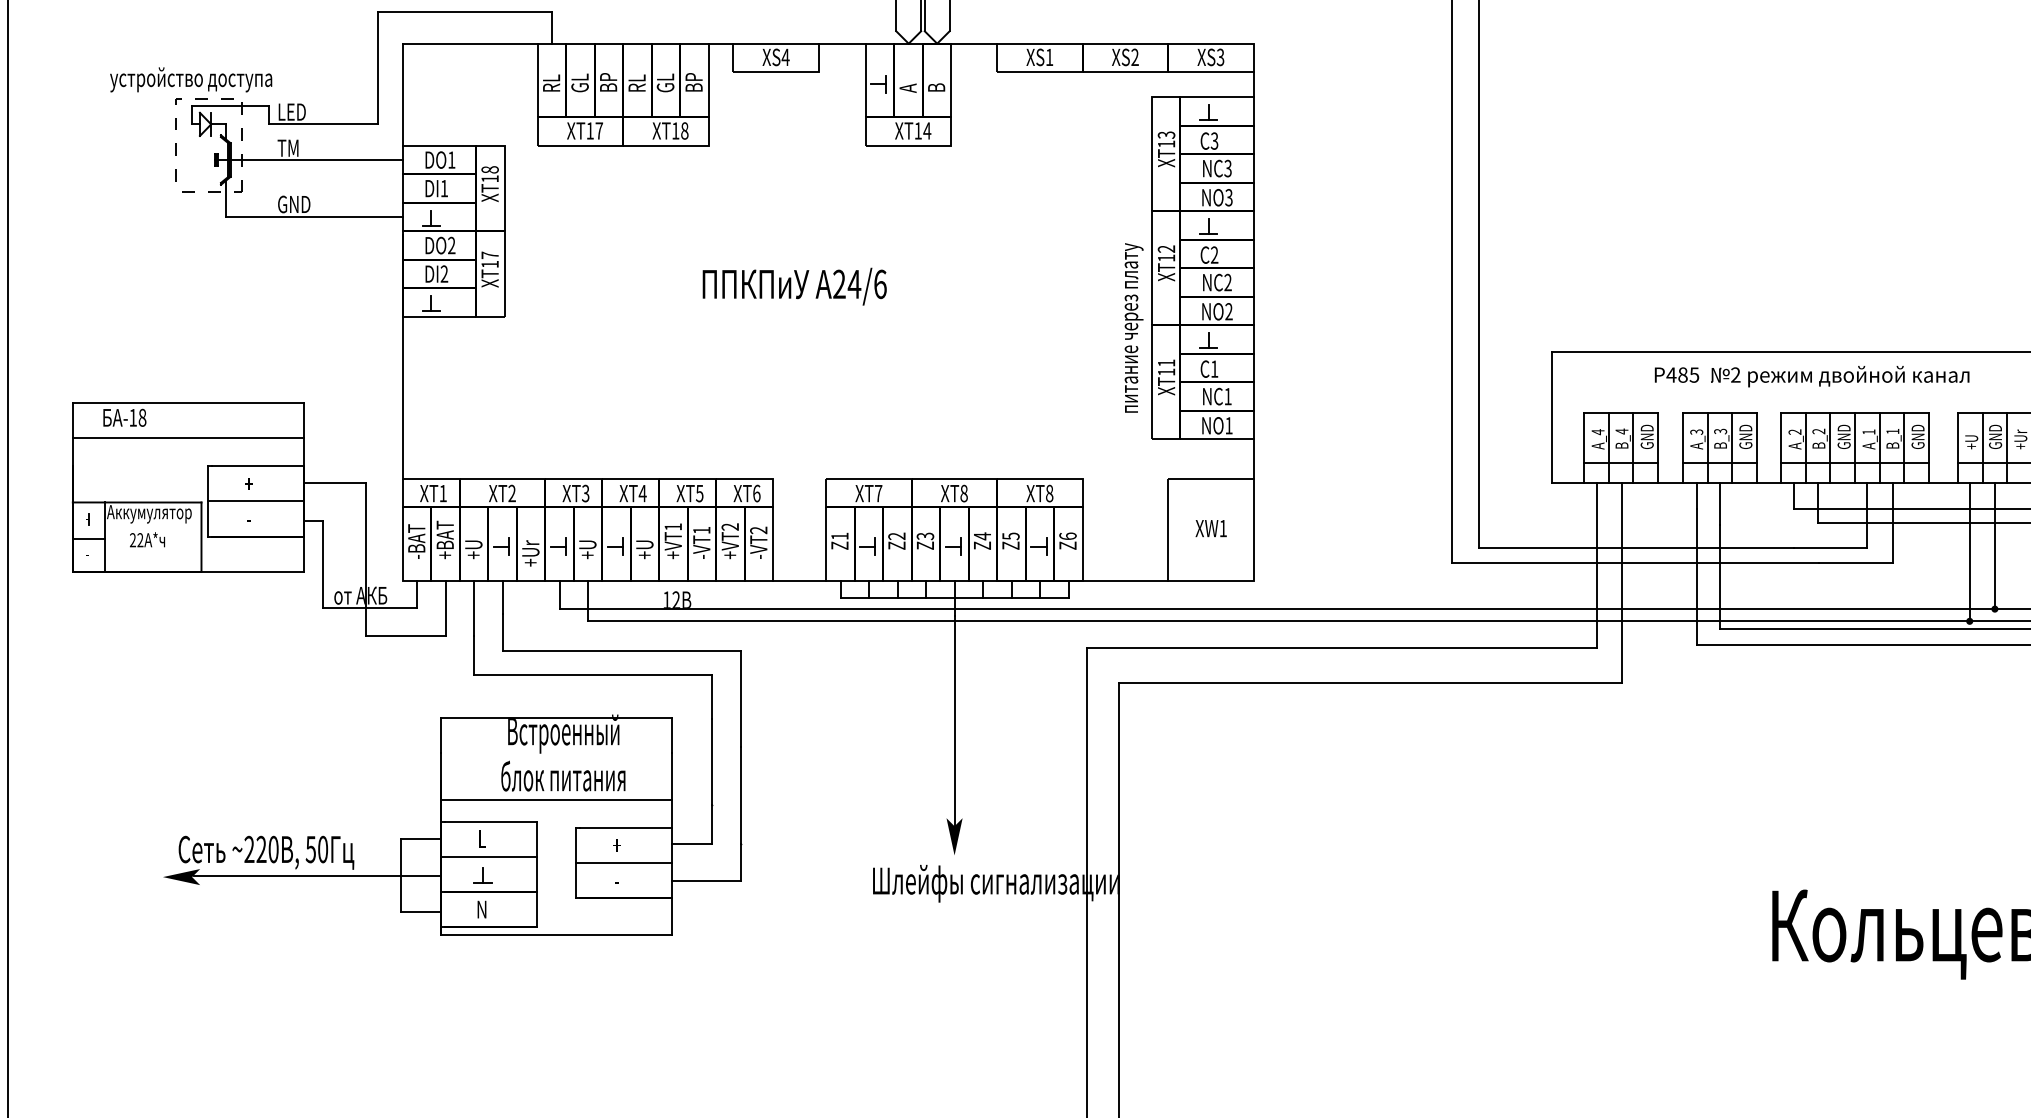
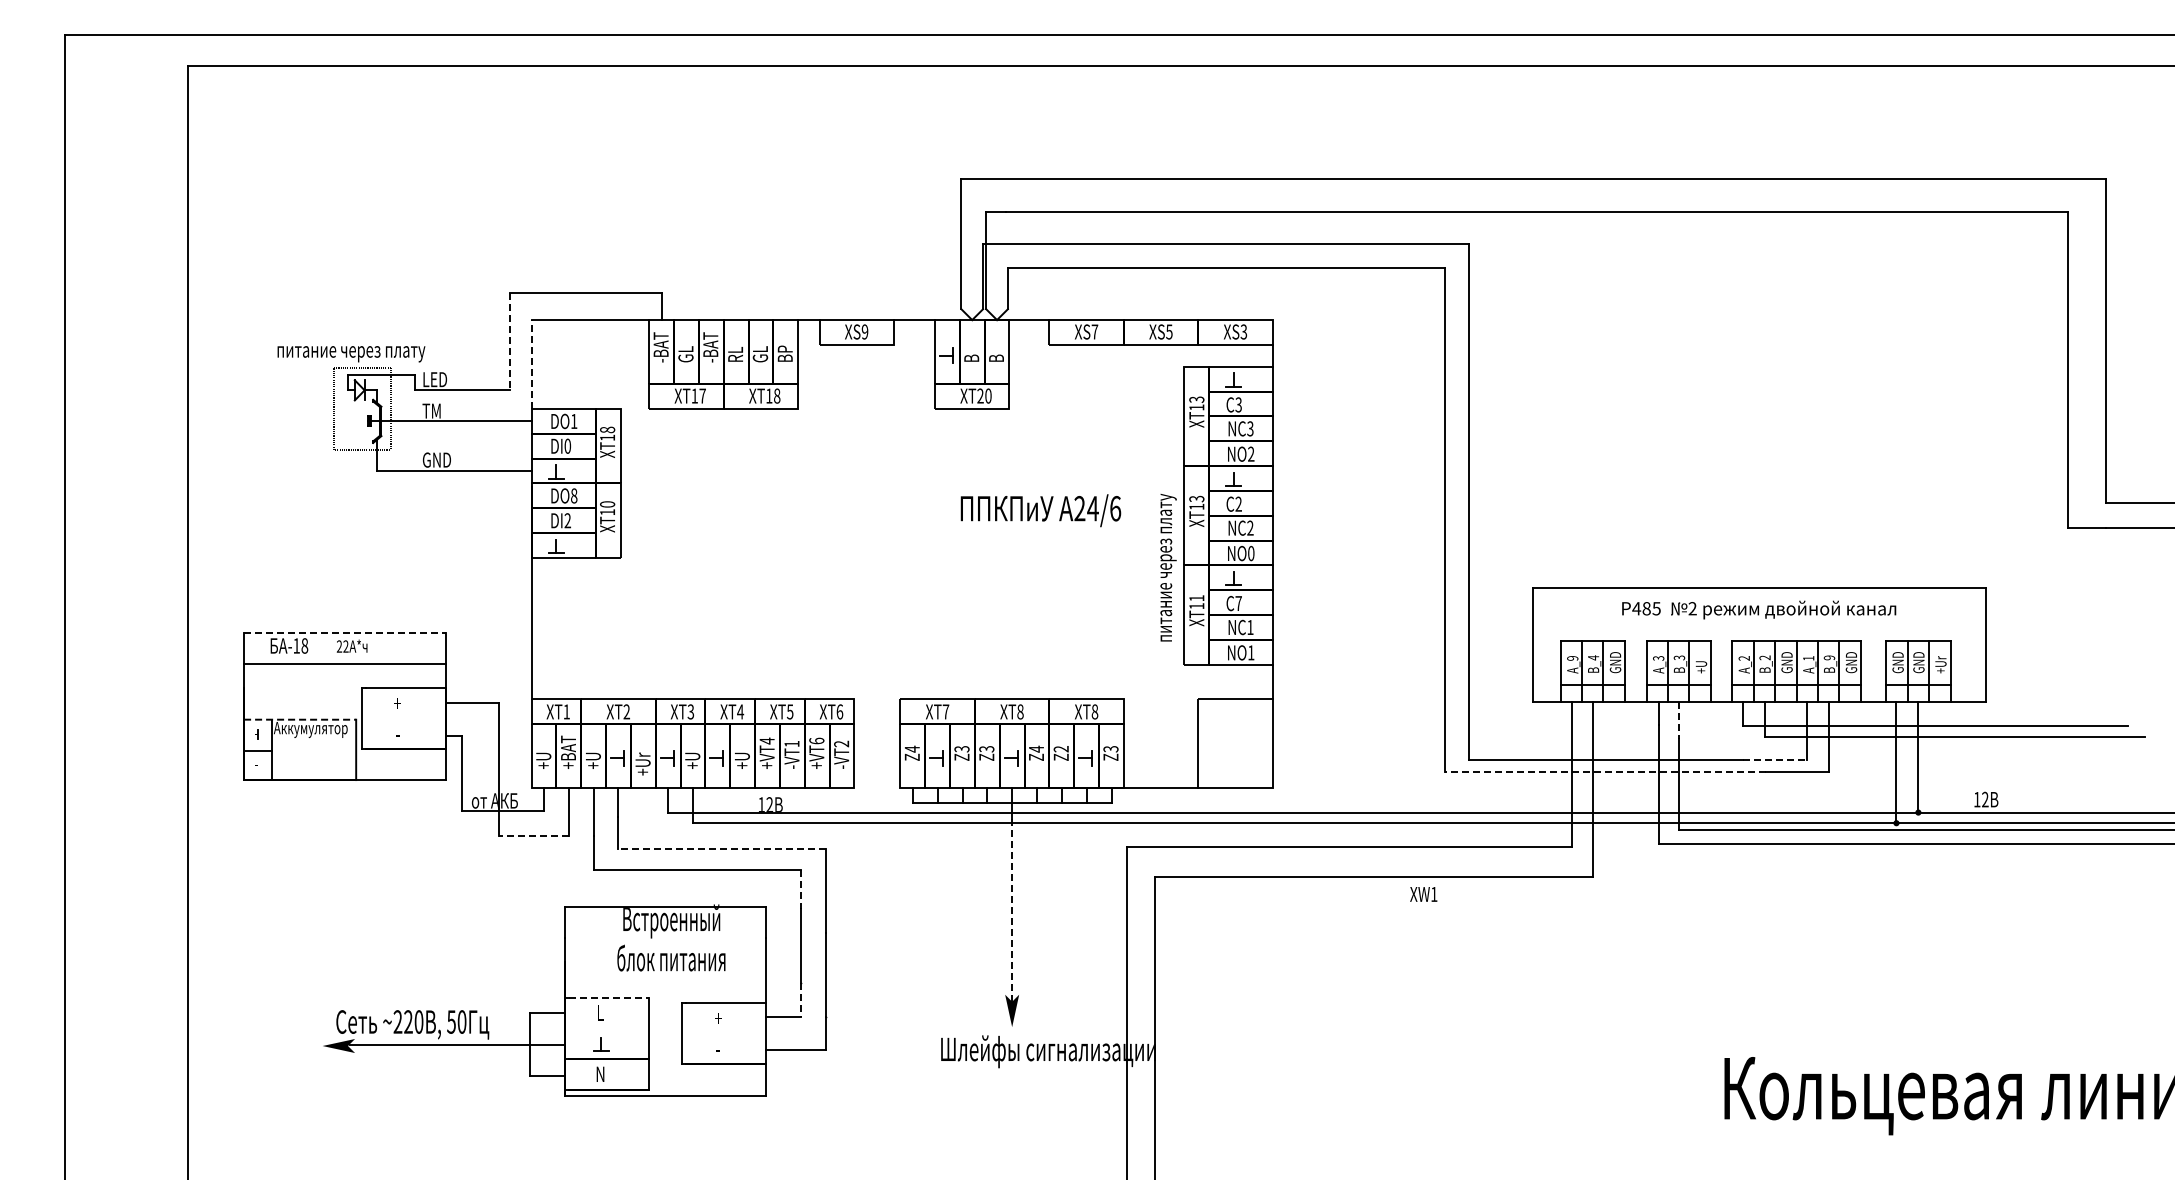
text: (785, 56) -> (864, 331), XS4 -> XS9
text: (1049, 56) -> (1094, 331), XS1 -> XS7
text: (1135, 56) -> (1169, 331), XS2 -> XS5
line: (377, 68) -> (509, 341), solid -> dashed
text: (550, 75) -> (660, 347), RL -> -BAT
text: (608, 75) -> (710, 347), BP -> -BAT
text: (194, 79) -> (350, 351), устройство доступа -> питание через плату
text: (907, 87) -> (971, 358), A -> B
line: (402, 94) -> (531, 364), solid -> dashed
text: (922, 130) -> (984, 395), XT14 -> XT20
text: (444, 187) -> (567, 445), DI1 -> DI0
text: (1229, 198) -> (1251, 454), NO3 -> NO2
text: (452, 245) -> (574, 495), DO2 -> DO8
text: (1167, 248) -> (1197, 498), XT12 -> XT13
text: (490, 255) -> (607, 504), XT17 -> XT10
text: (794, 286) -> (1040, 510), moved
text: (1229, 311) -> (1251, 553), NO2 -> NO0
text: (1214, 369) -> (1238, 603), 1 -> 7
line: (189, 403) -> (345, 633), solid -> dashed
text: (1892, 431) -> (1829, 657), B_1 -> B_9
text: (1597, 432) -> (1572, 658), A_4 -> A_9
text: (1745, 436) -> (1701, 662), GND -> +U
text: (1970, 436) -> (1897, 662), +U -> GND
line: (255, 501) -> (403, 718), removed
line: (137, 502) -> (300, 719), solid -> dashed
line: (1720, 503) -> (1679, 720), solid -> dashed
text: (672, 526) -> (766, 740), +VT1 -> +VT4
text: (729, 526) -> (816, 740), +VT2 -> +VT6
text: (1210, 528) -> (1423, 894), moved
text: (838, 535) -> (911, 748), Z1 -> Z4
text: (1067, 535) -> (1110, 748), Z6 -> Z3
text: (897, 536) -> (962, 749), Z2 -> Z3
text: (1010, 536) -> (1060, 749), Z5 -> Z2
text: (146, 538) -> (351, 645), moved
text: (416, 541) -> (543, 753), -BAT -> +U
line: (1830, 548) -> (1775, 759), solid -> dashed
line: (1634, 563) -> (1604, 772), solid -> dashed
line: (799, 581) -> (877, 788), removed
line: (406, 635) -> (534, 835), solid -> dashed
line: (622, 650) -> (722, 848), solid -> dashed
line: (712, 697) -> (801, 889), solid -> dashed
line: (954, 721) -> (1012, 910), solid -> dashed
line: (556, 799) -> (665, 978), removed
line: (492, 821) -> (609, 997), solid -> dashed
line: (712, 824) -> (801, 1000), solid -> dashed
line: (488, 856) -> (606, 1028), removed
line: (624, 862) -> (724, 1033), removed

